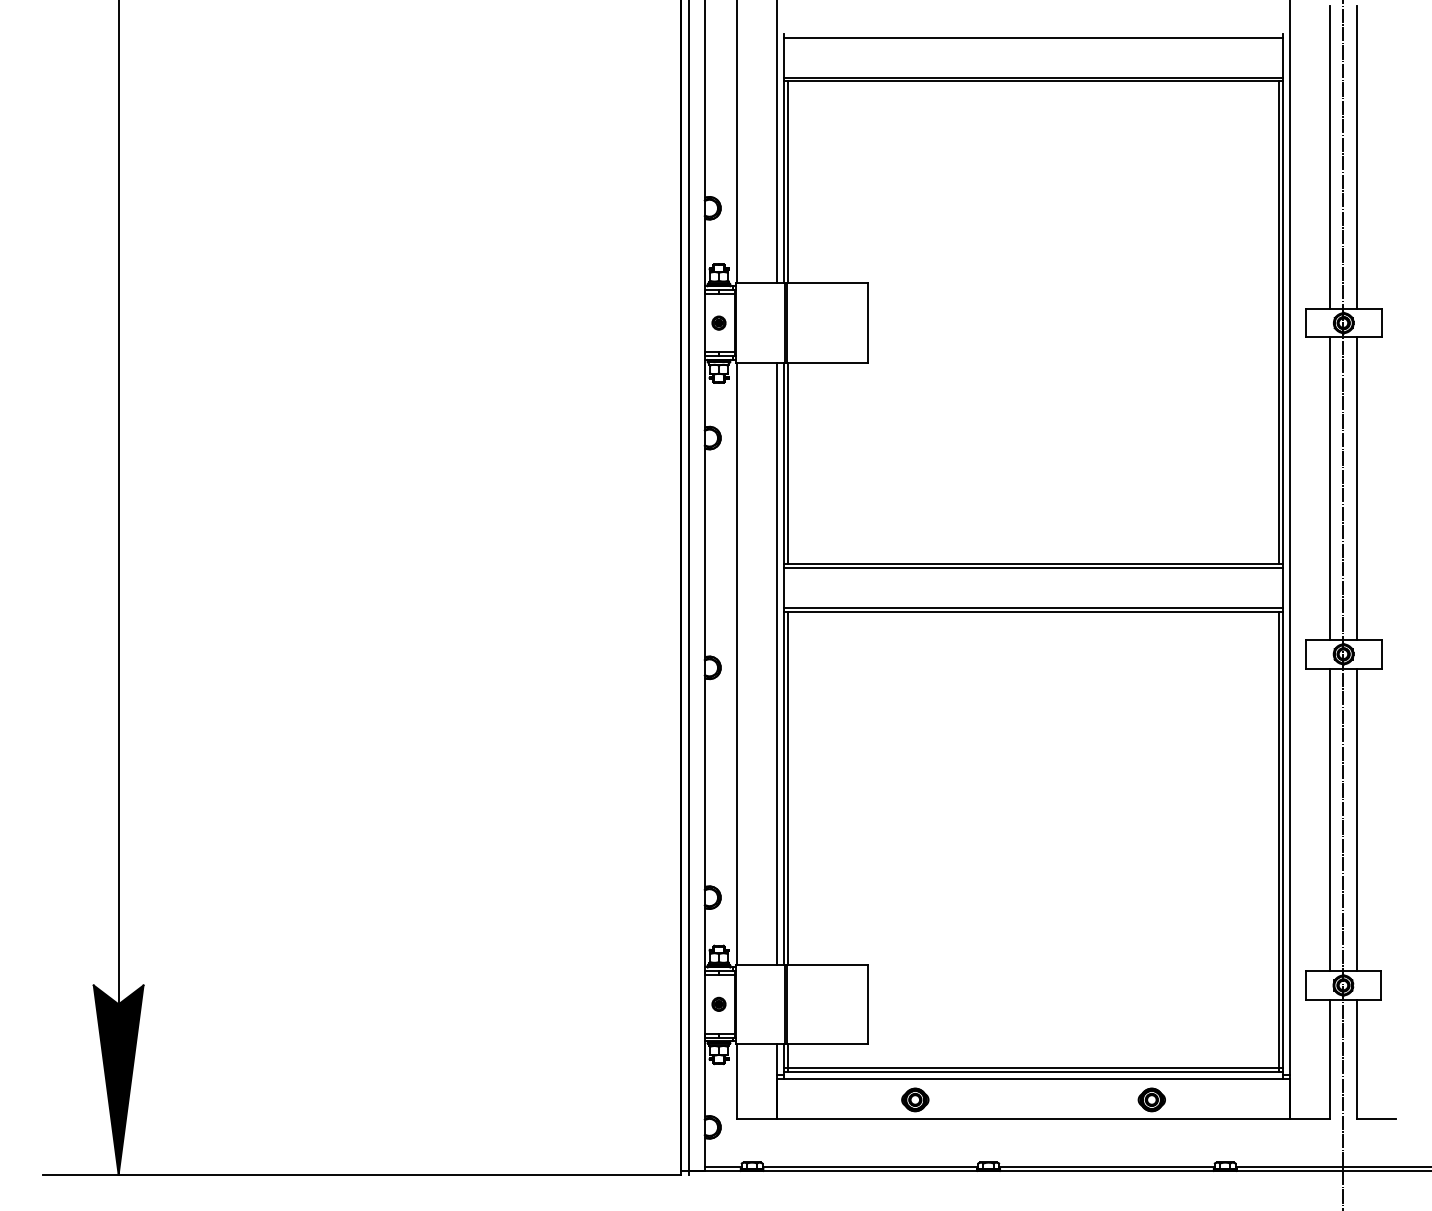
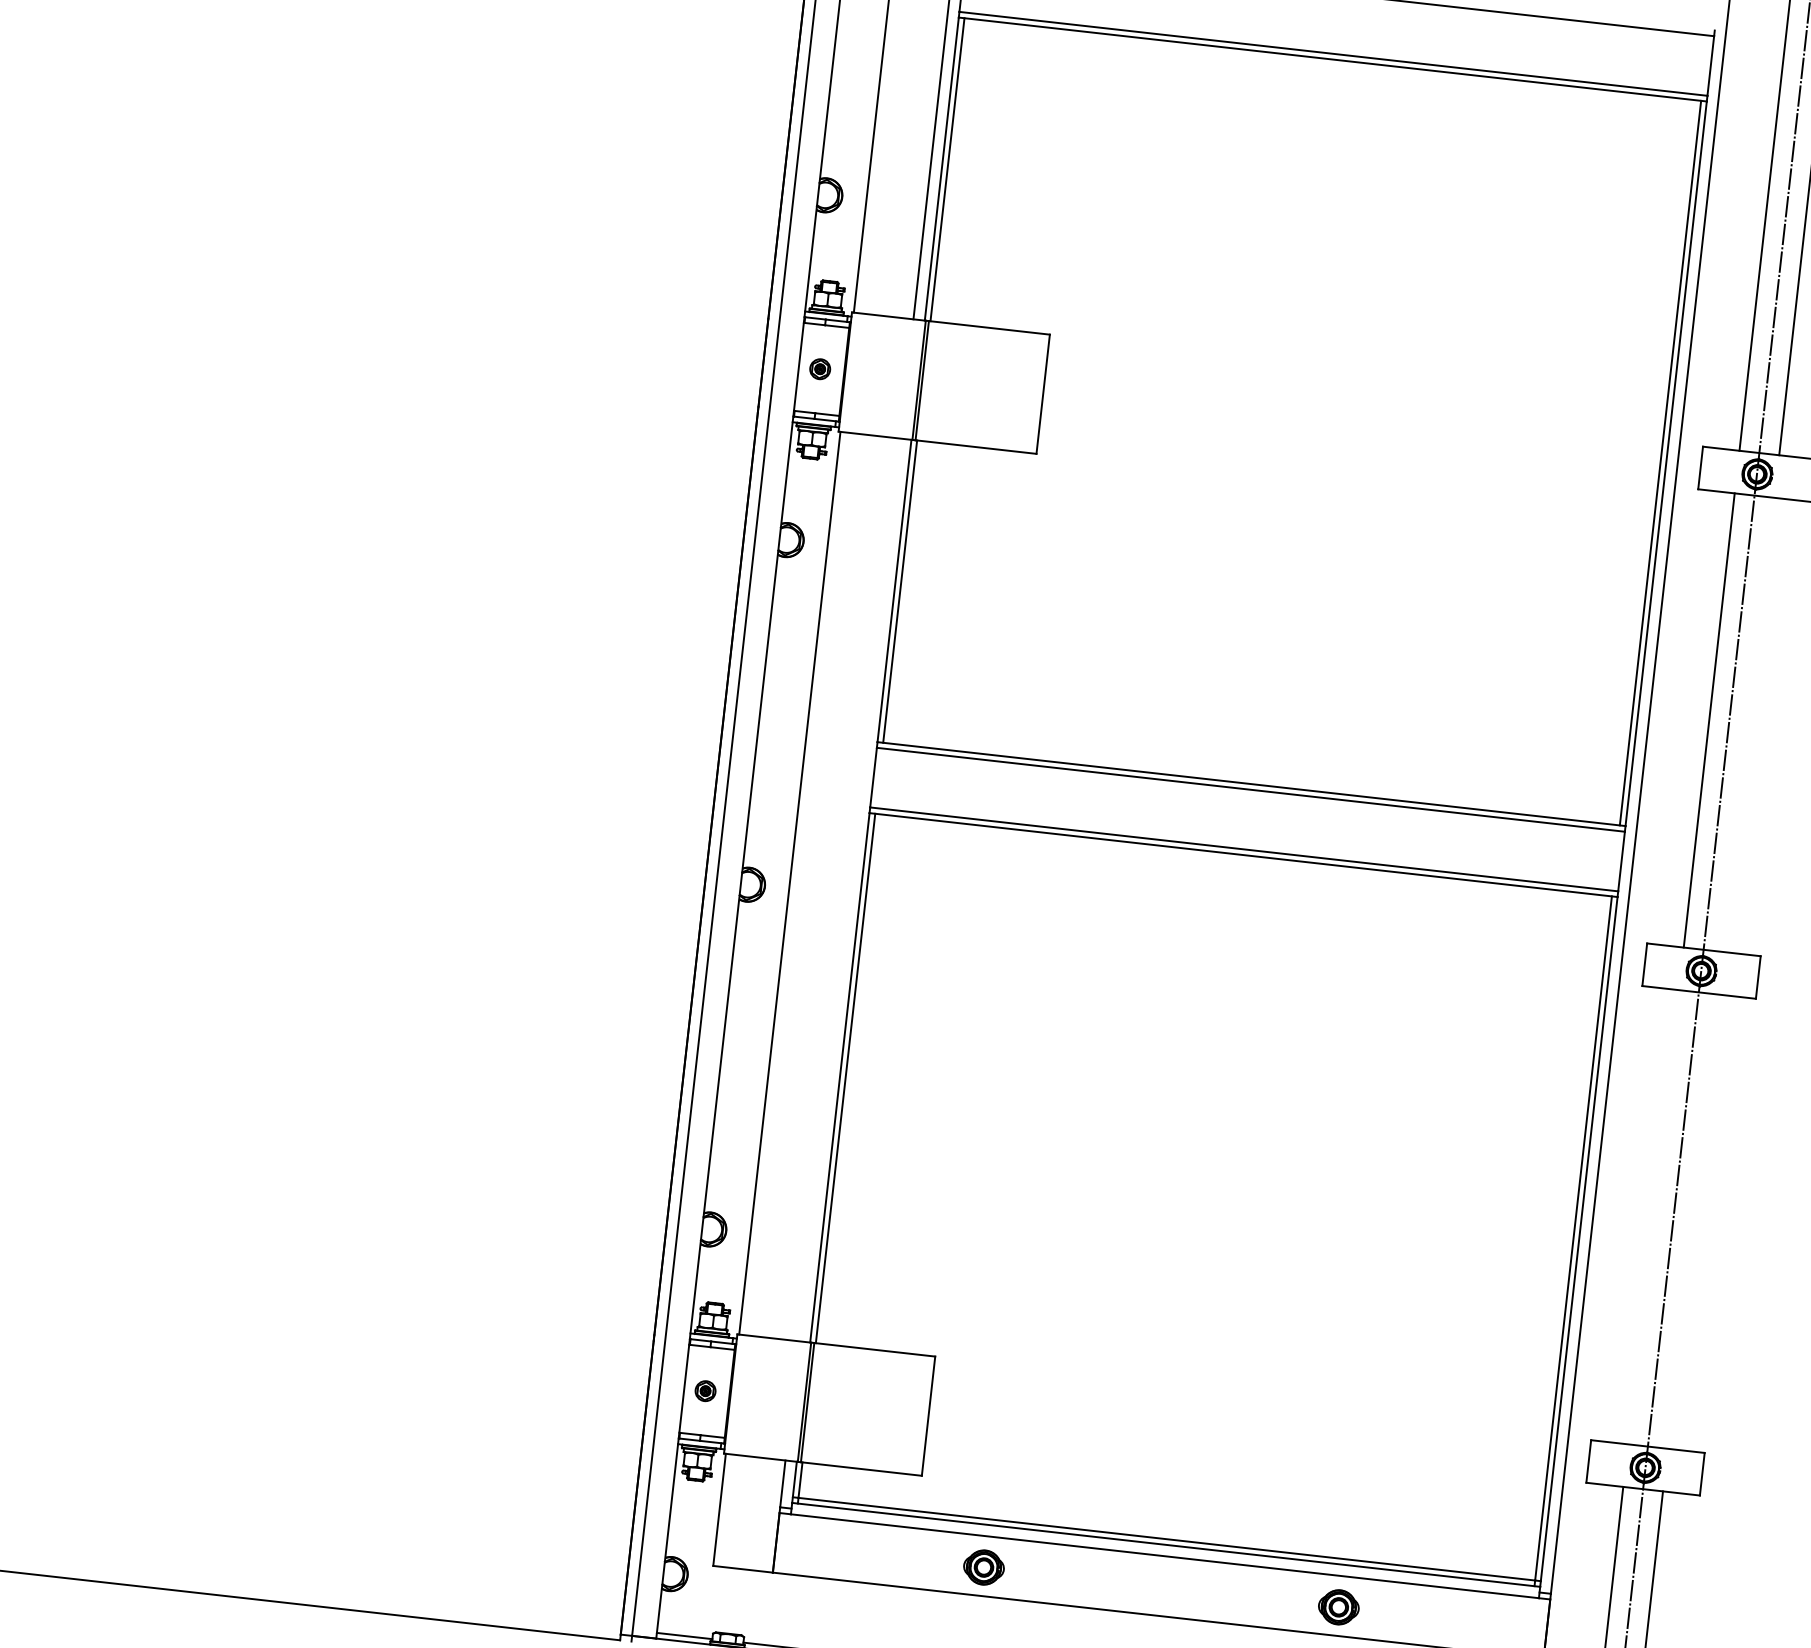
line: (1356, 488) -> (1748, 724), removed
line: (776, 663) -> (849, 889), removed
line: (1330, 819) -> (1654, 1216), removed
line: (1356, 819) -> (1693, 1221), removed

